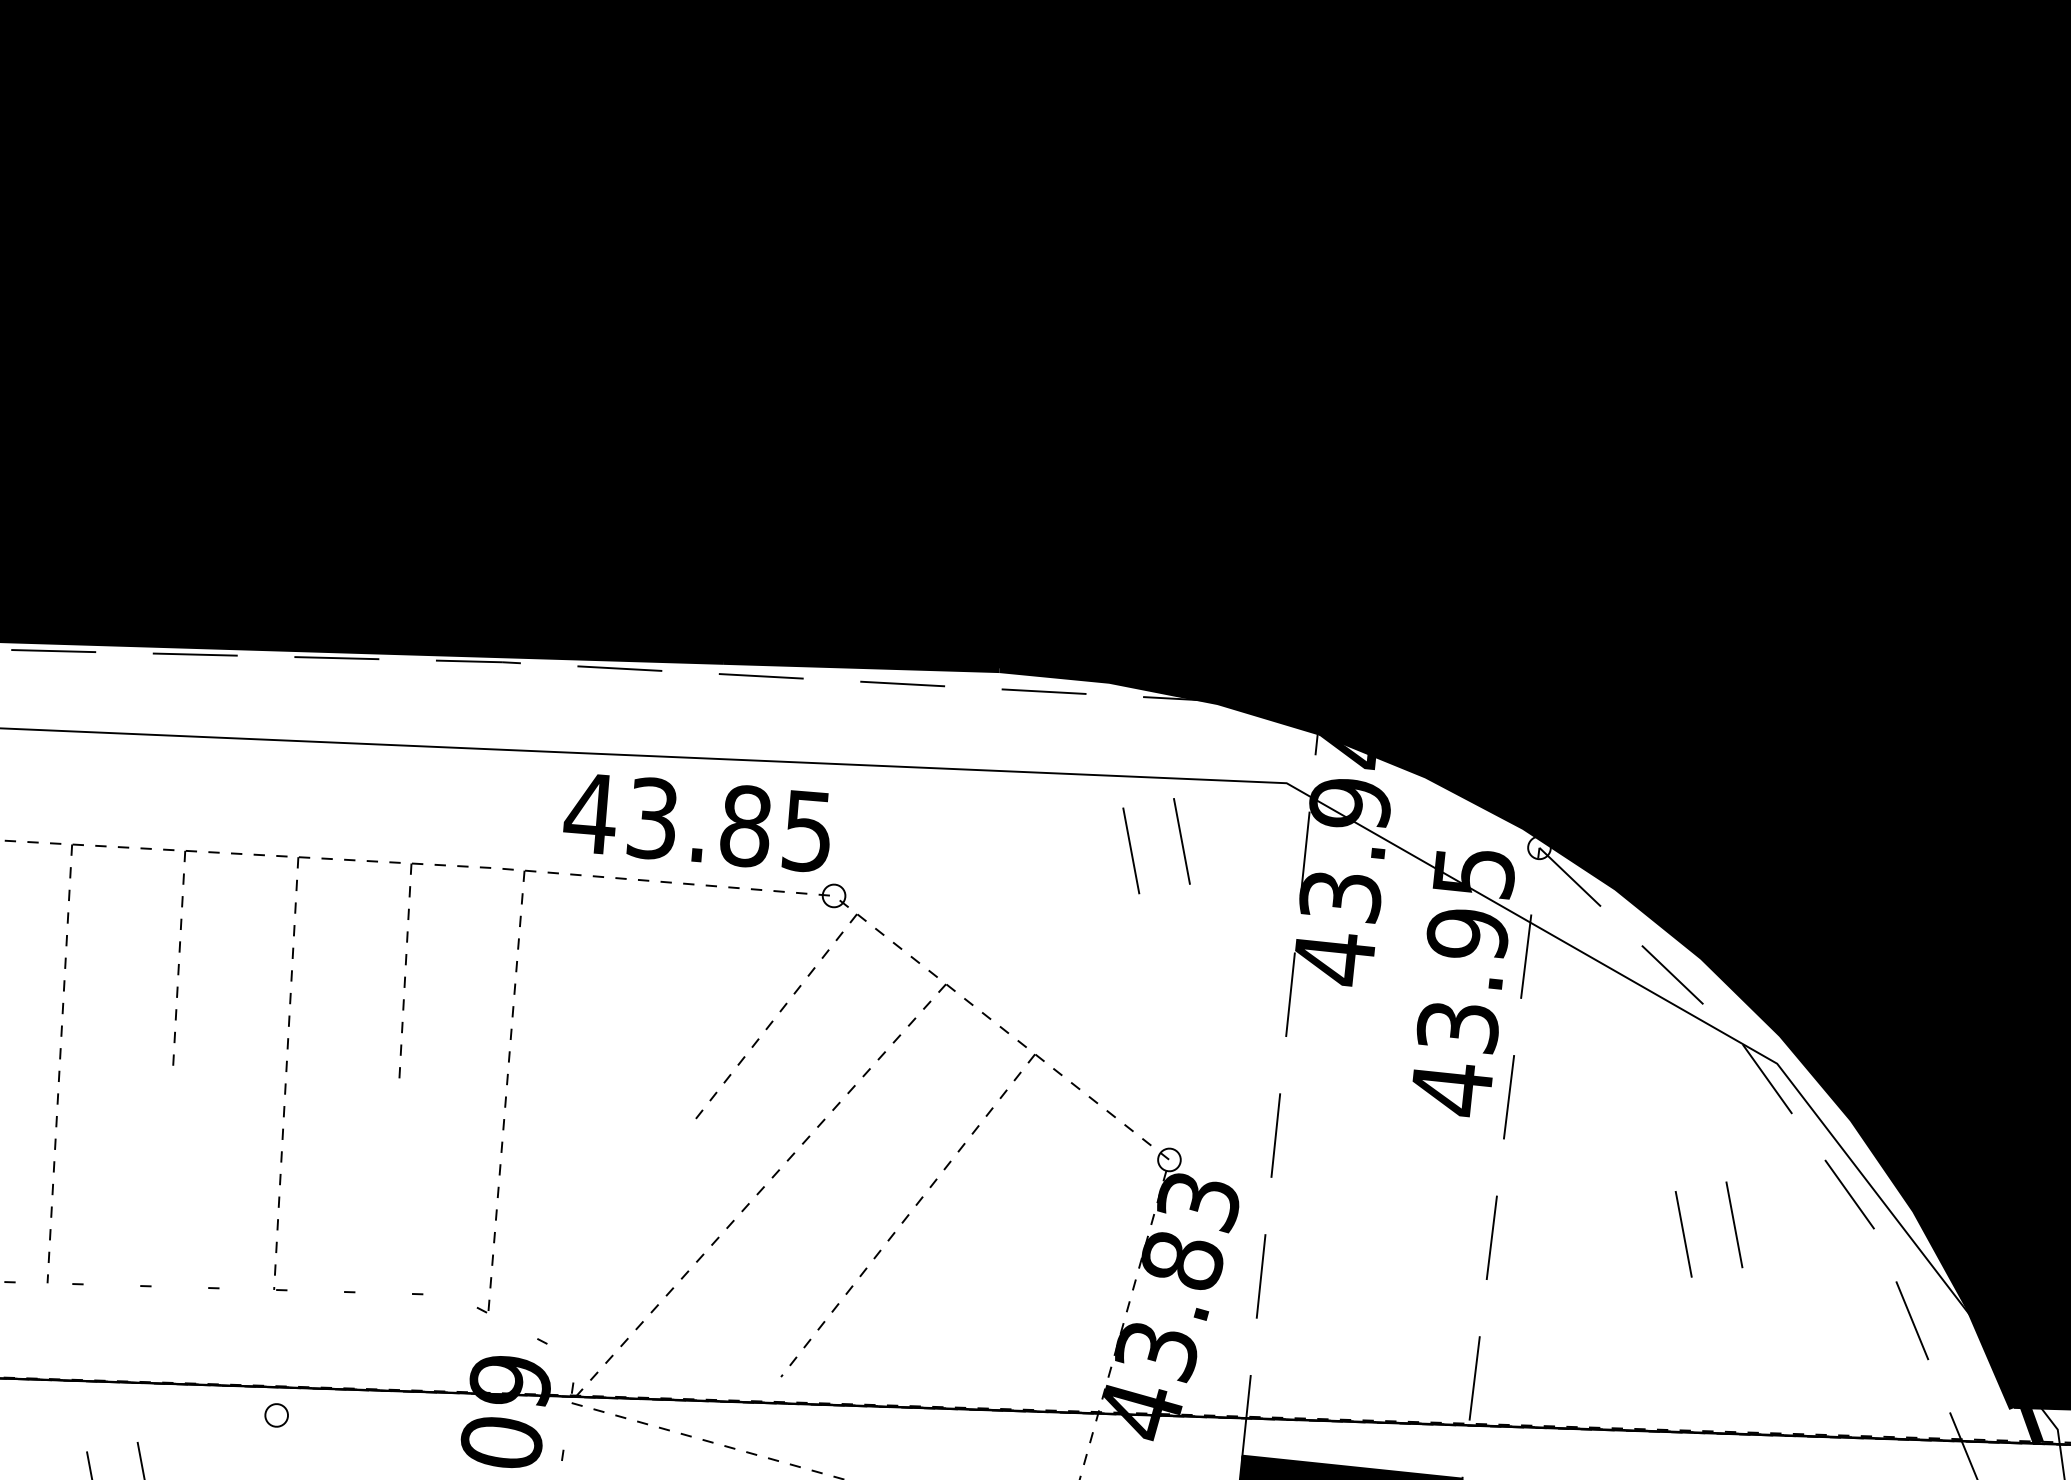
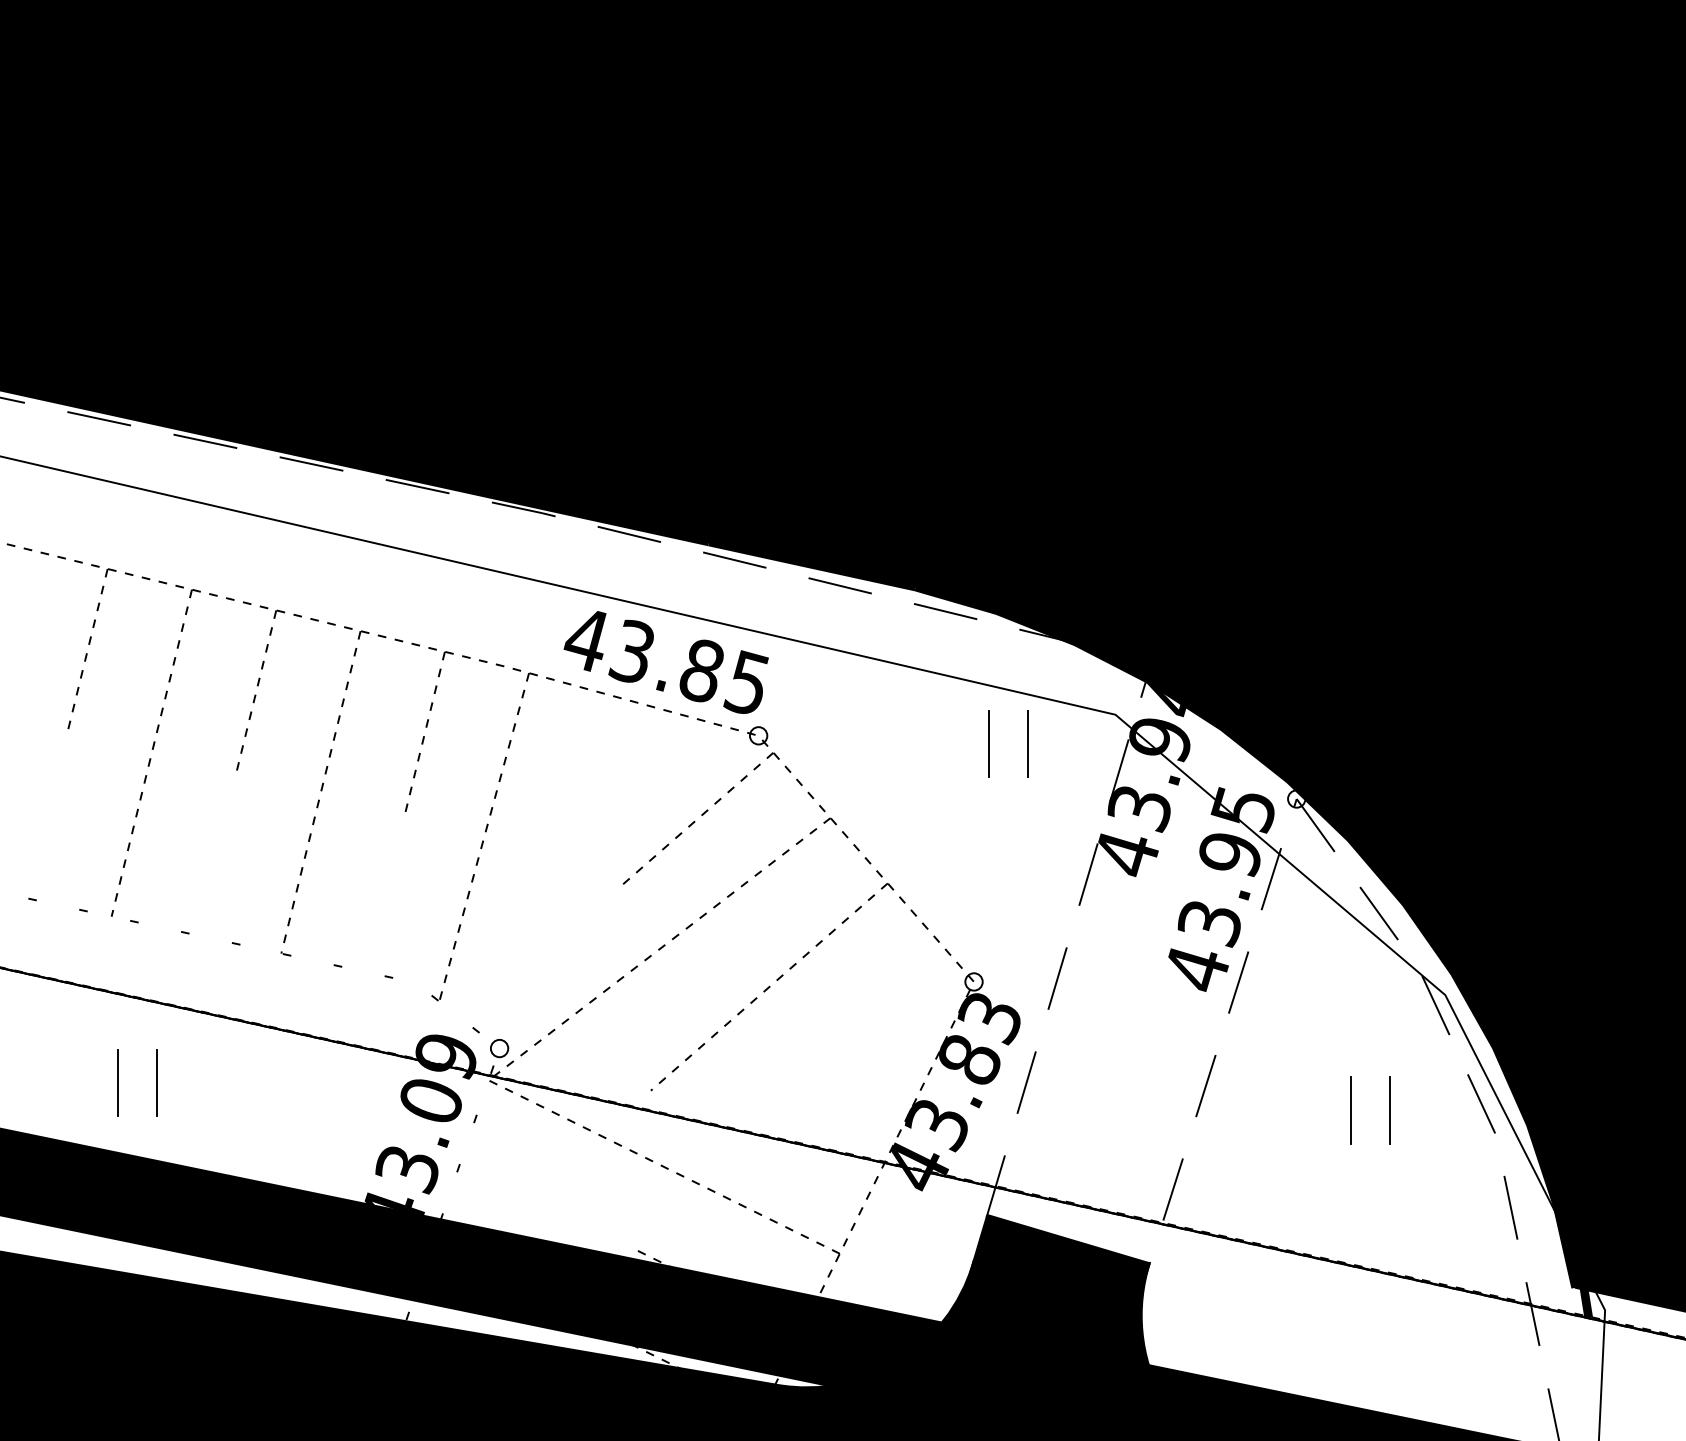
circle: (276, 1415) -> (499, 1048), moved

